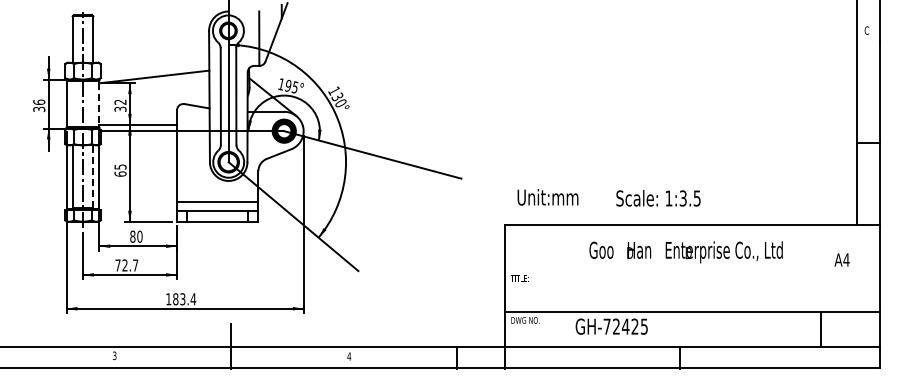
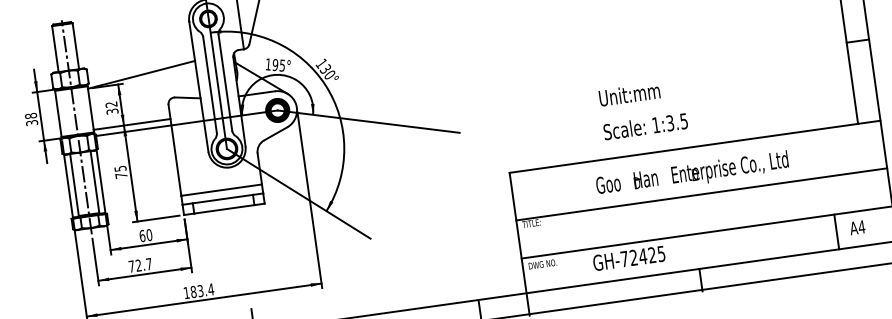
text: (39, 101) -> (31, 115), 36 -> 38
line: (99, 104) -> (90, 109), dashed -> solid
text: (120, 173) -> (121, 175), 65 -> 75
line: (93, 176) -> (95, 181), dashed -> solid
text: (547, 197) -> (629, 94), moved
text: (658, 198) -> (645, 126), moved
text: (132, 236) -> (142, 235), 80 -> 60
text: (841, 259) -> (856, 227), moved
line: (692, 273) -> (701, 194), added

